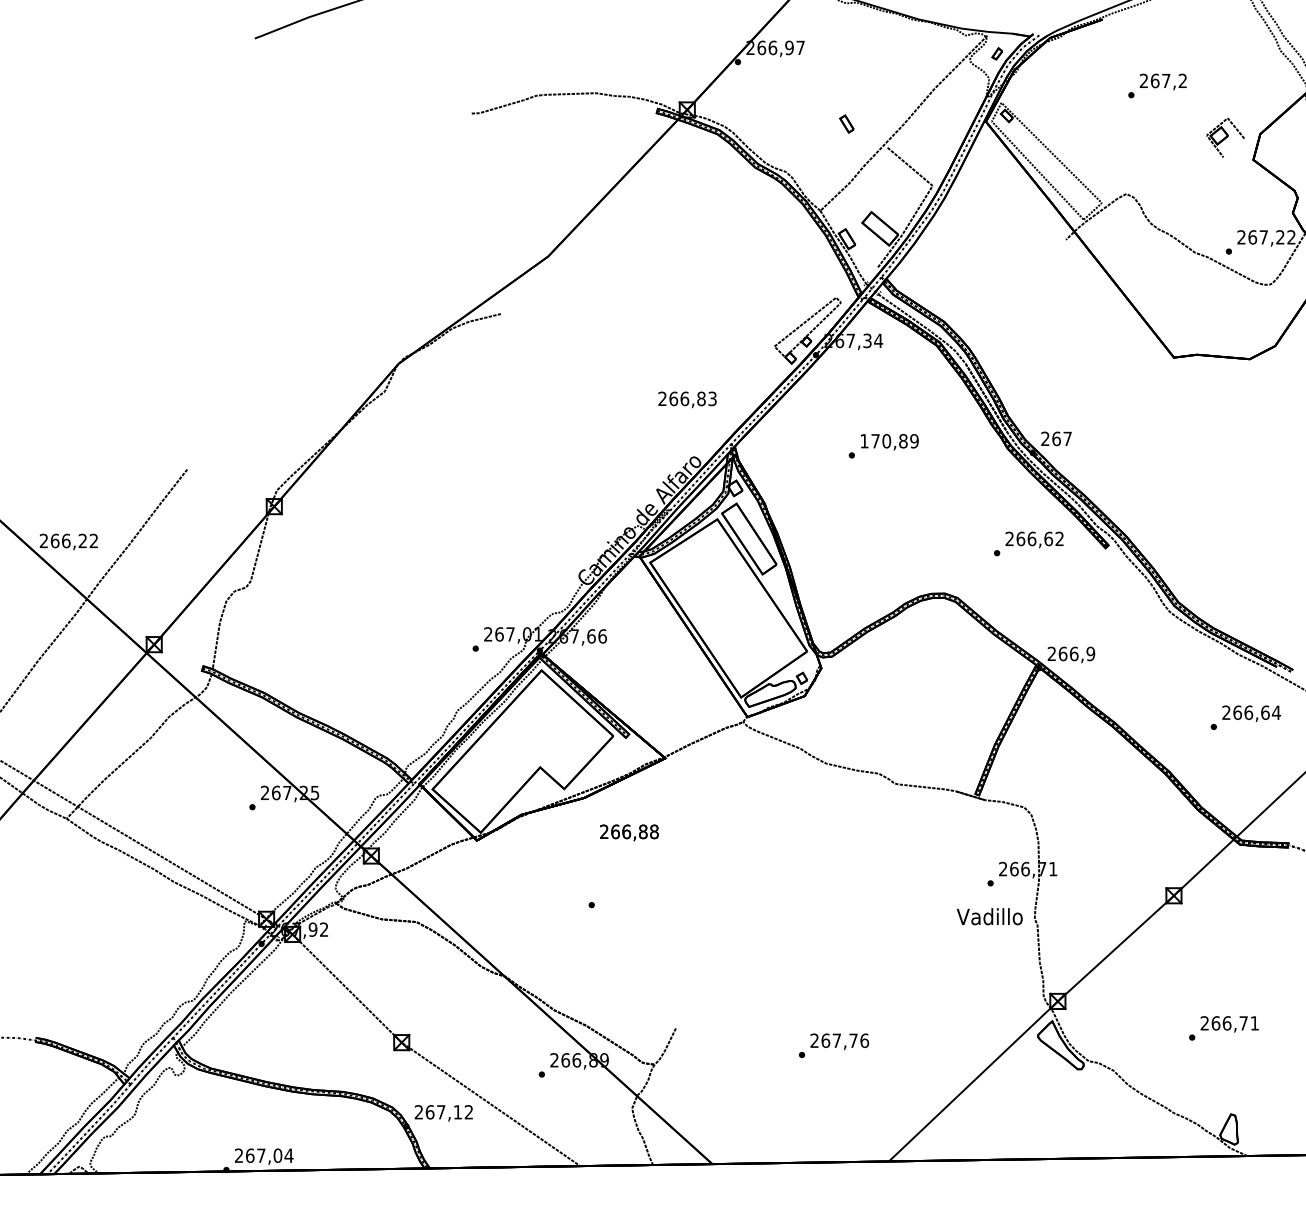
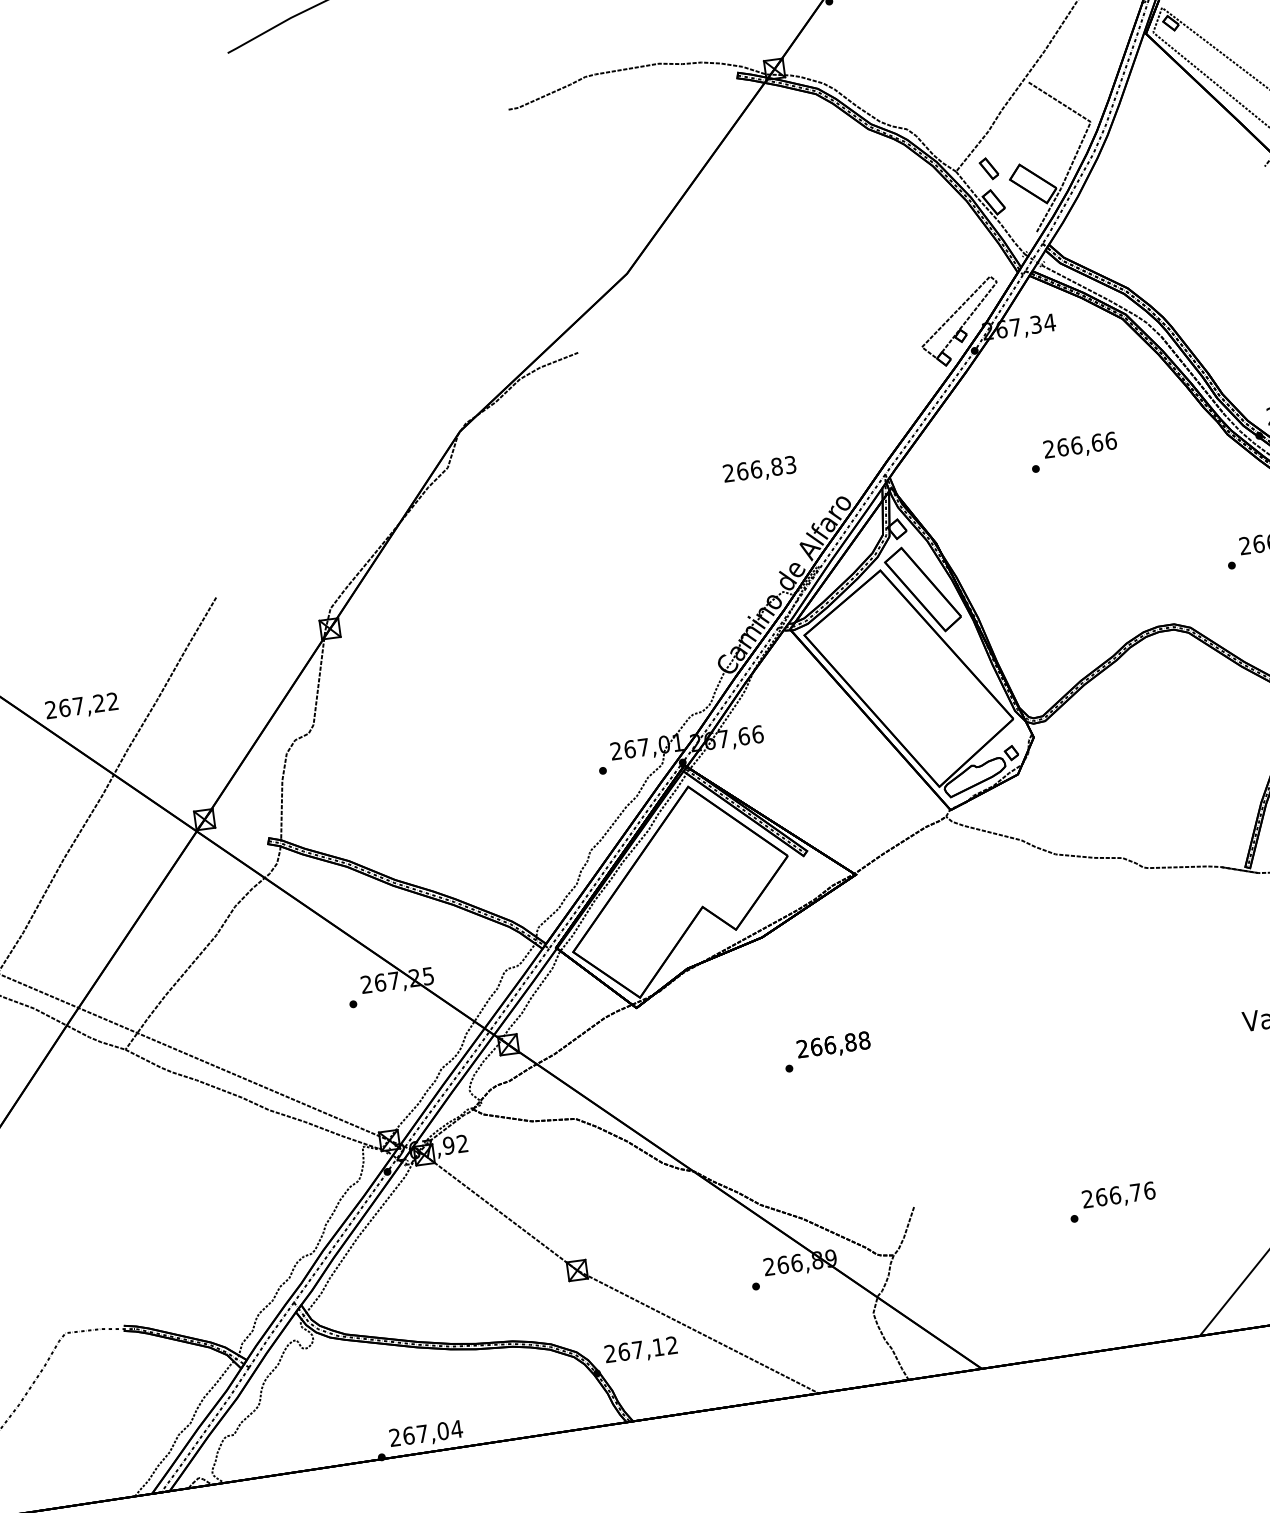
part: (846, 123) -> (988, 168), moved
text: (687, 399) -> (759, 469), moved
text: (889, 441) -> (1080, 445), 170,89 -> 266,66
text: (66, 540) -> (78, 705), 266,22 -> 267,22
text: (629, 832) -> (833, 1045), moved
text: (836, 1040) -> (1114, 1195), 267,76 -> 266,76

